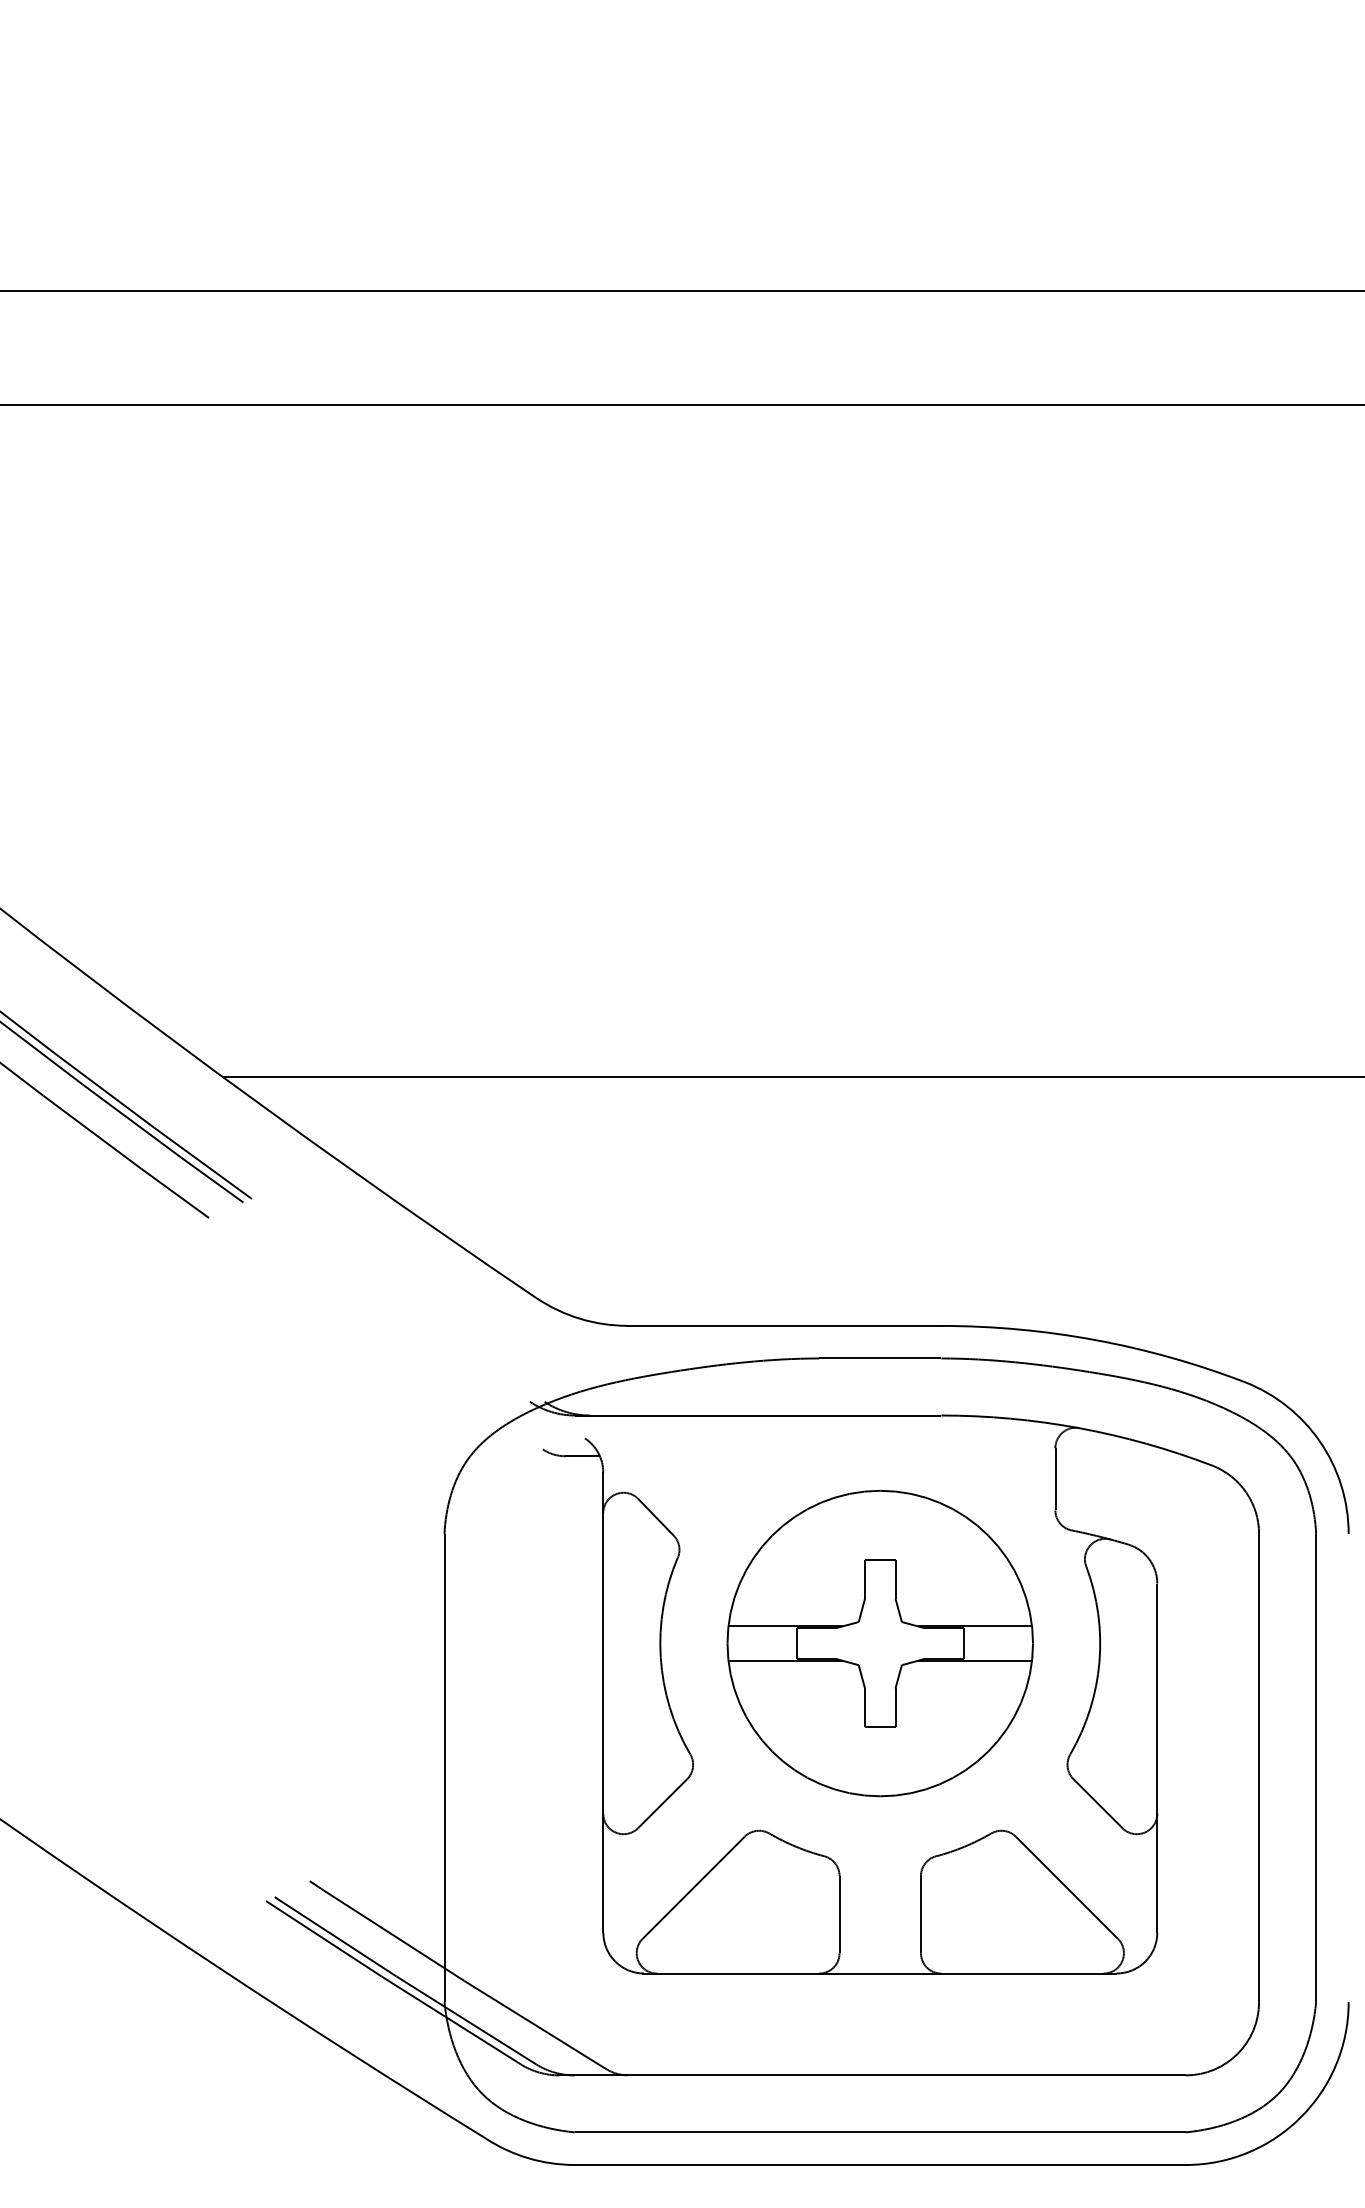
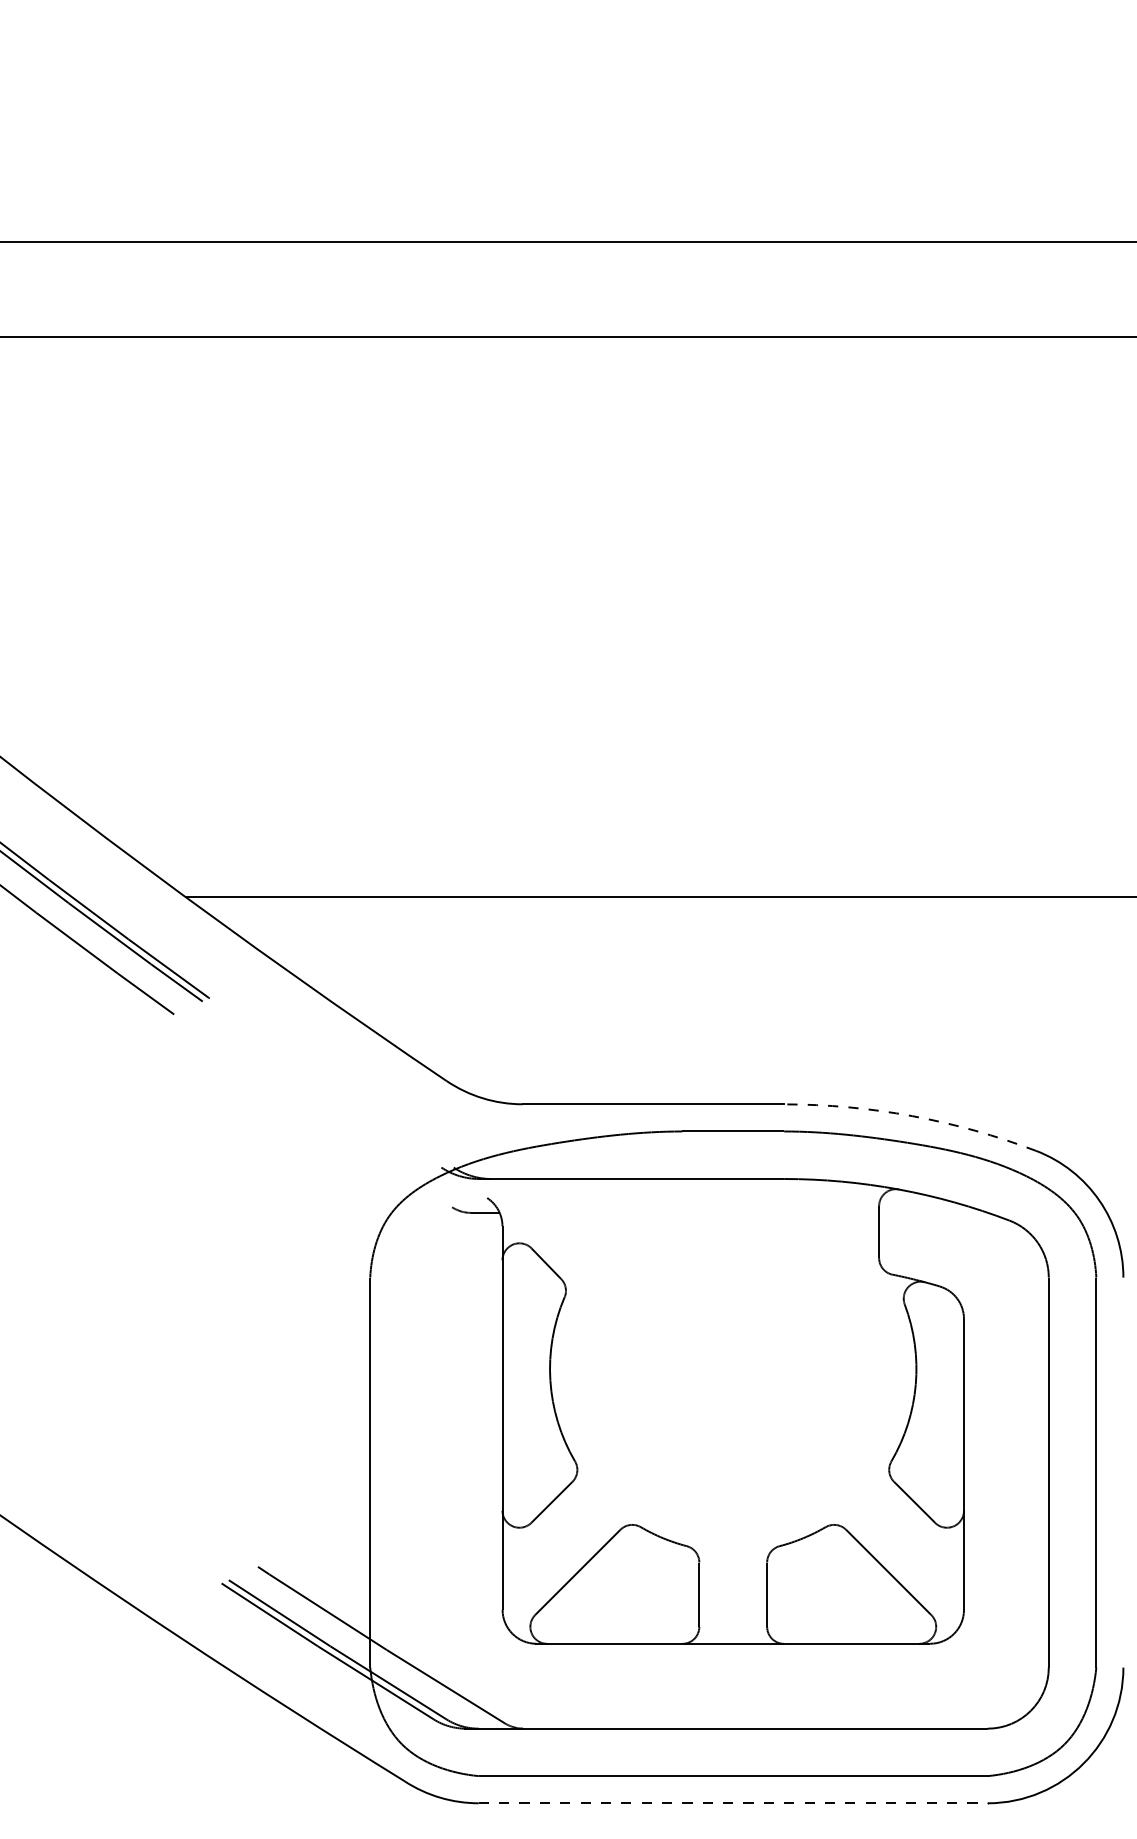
arc: (1095, 1340) -> (912, 1116), solid -> dashed
part: (880, 1643) -> (733, 1368), removed
line: (880, 2165) -> (733, 1803), solid -> dashed

